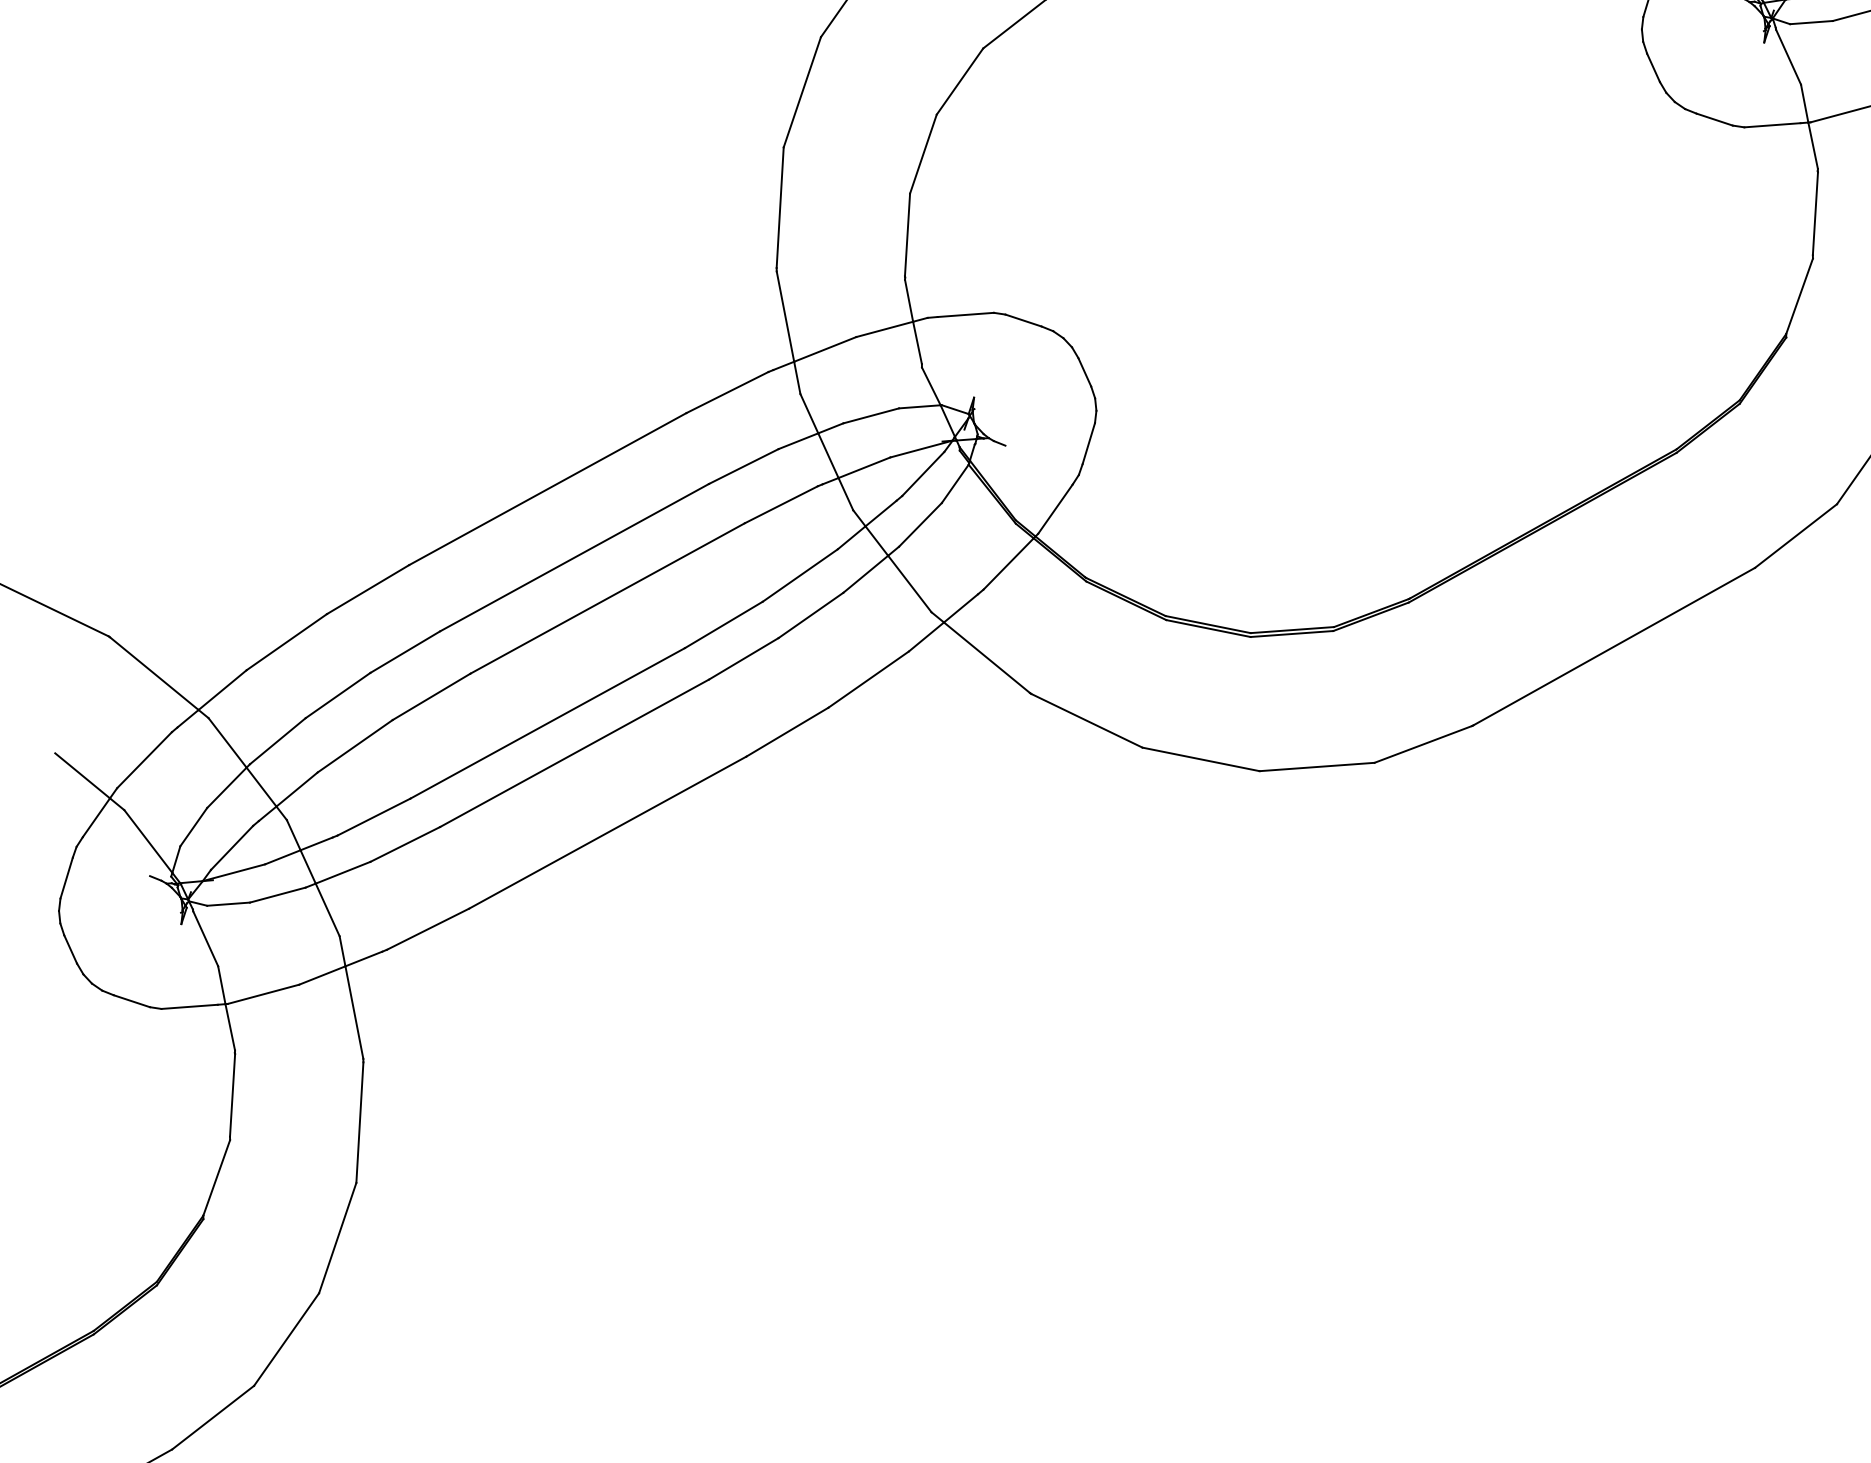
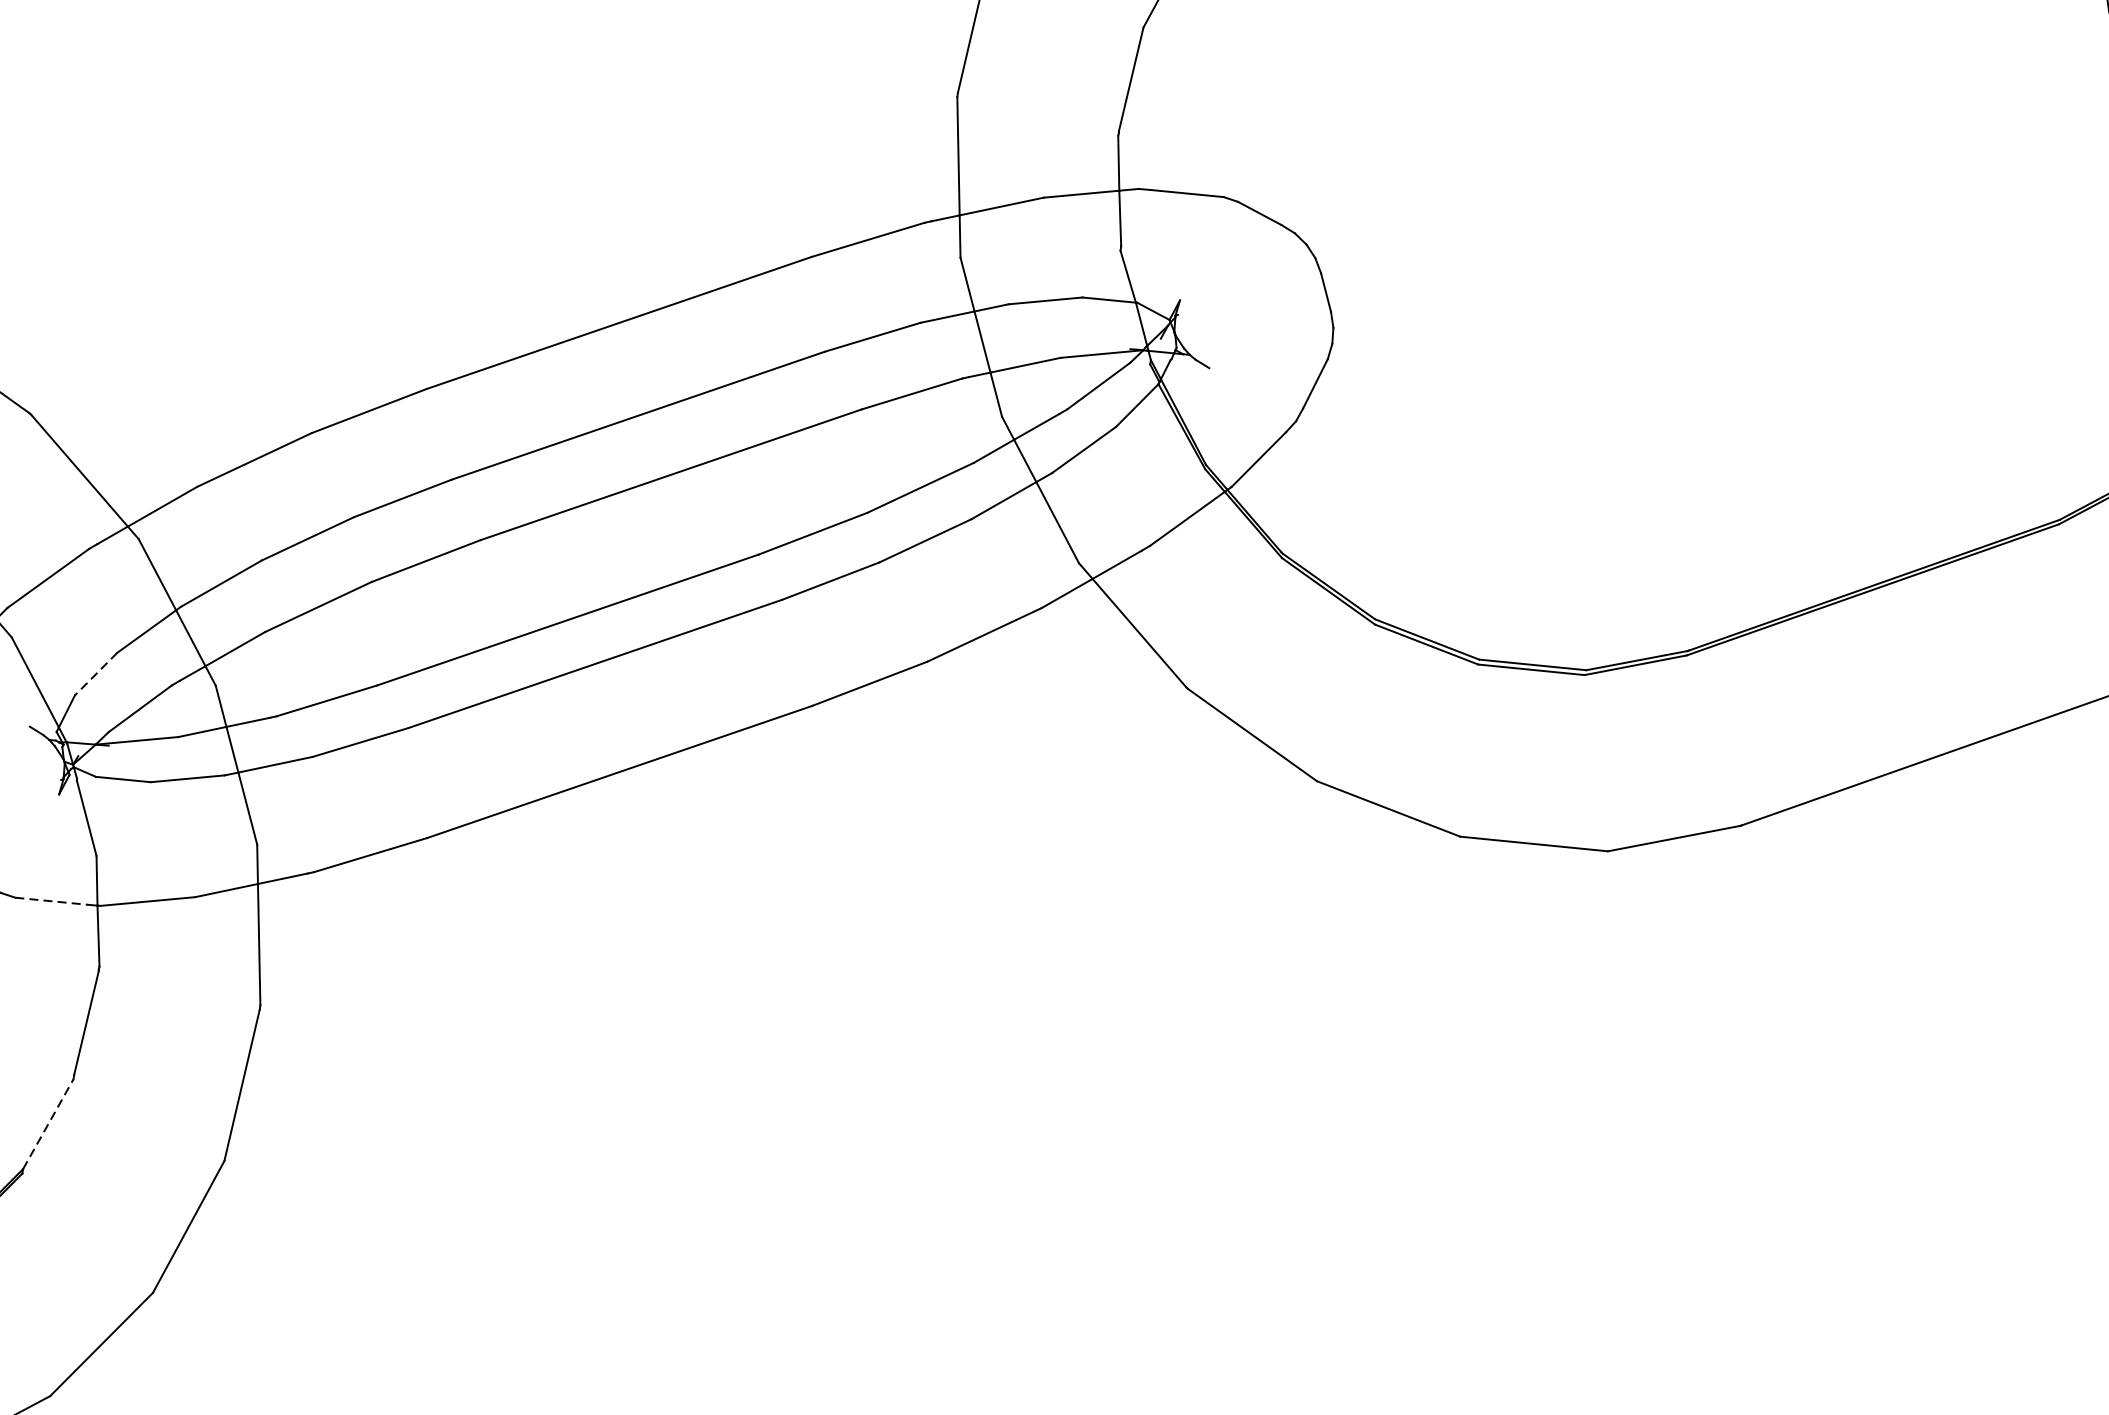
line: (193, 827) -> (95, 674), solid -> dashed
line: (190, 1006) -> (52, 900), solid -> dashed
line: (216, 1177) -> (48, 1123), solid -> dashed

